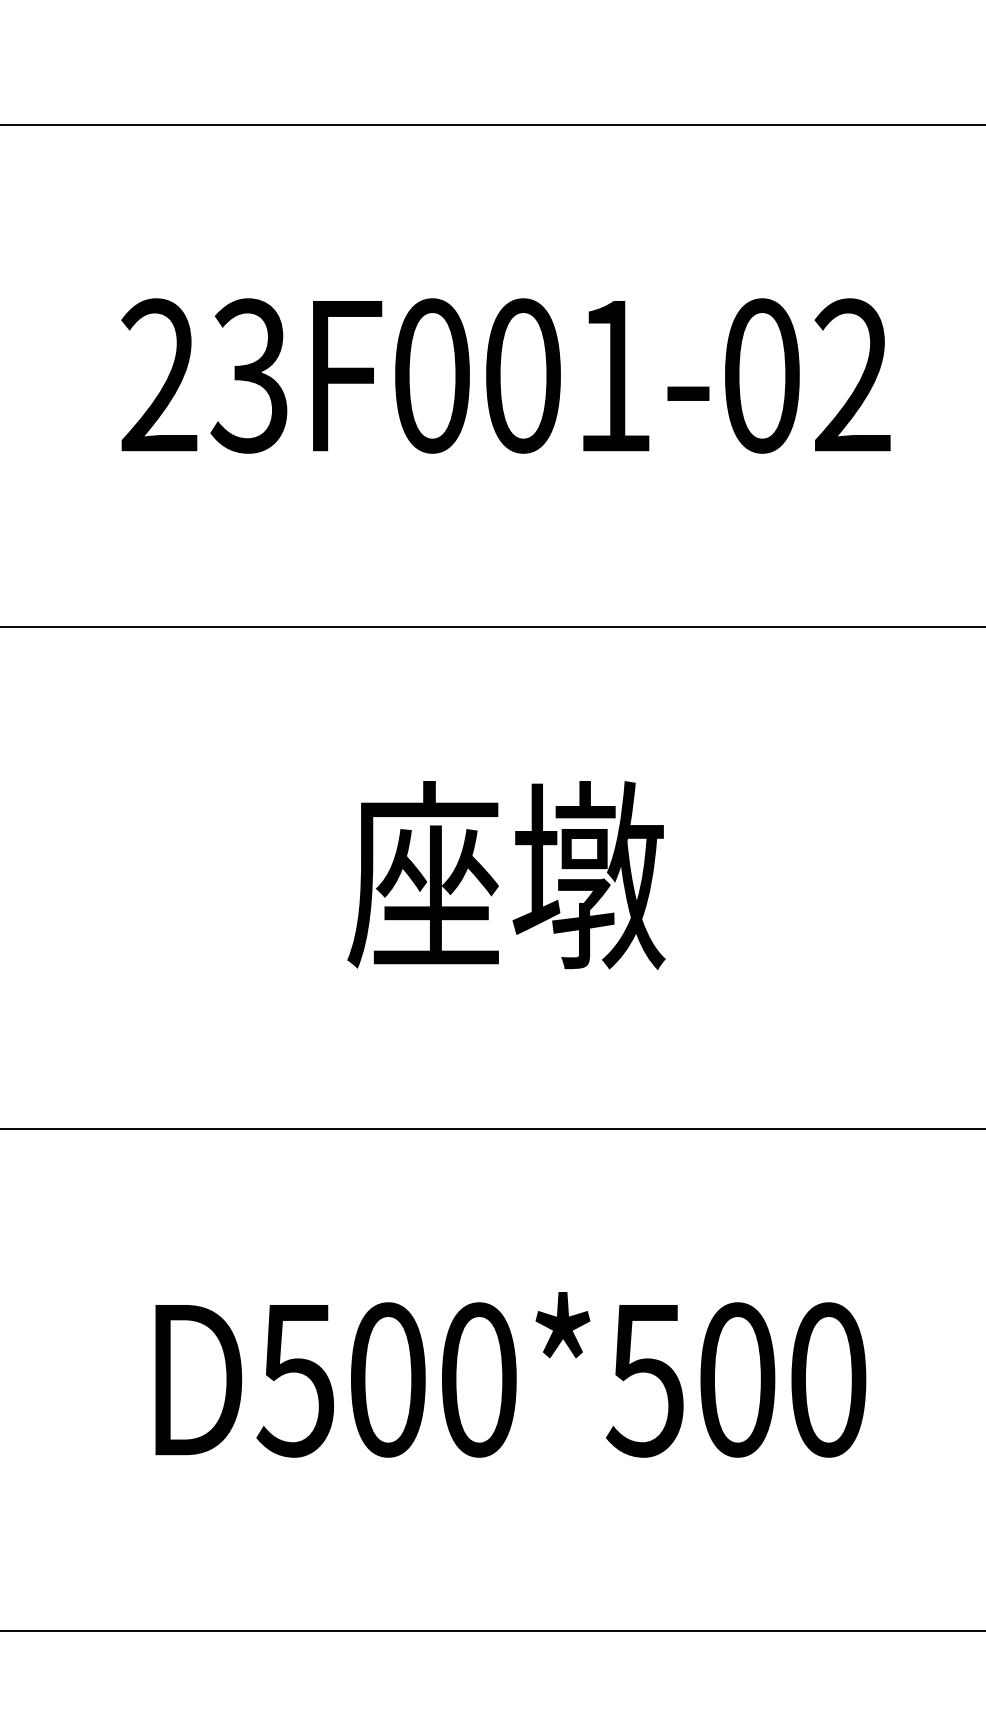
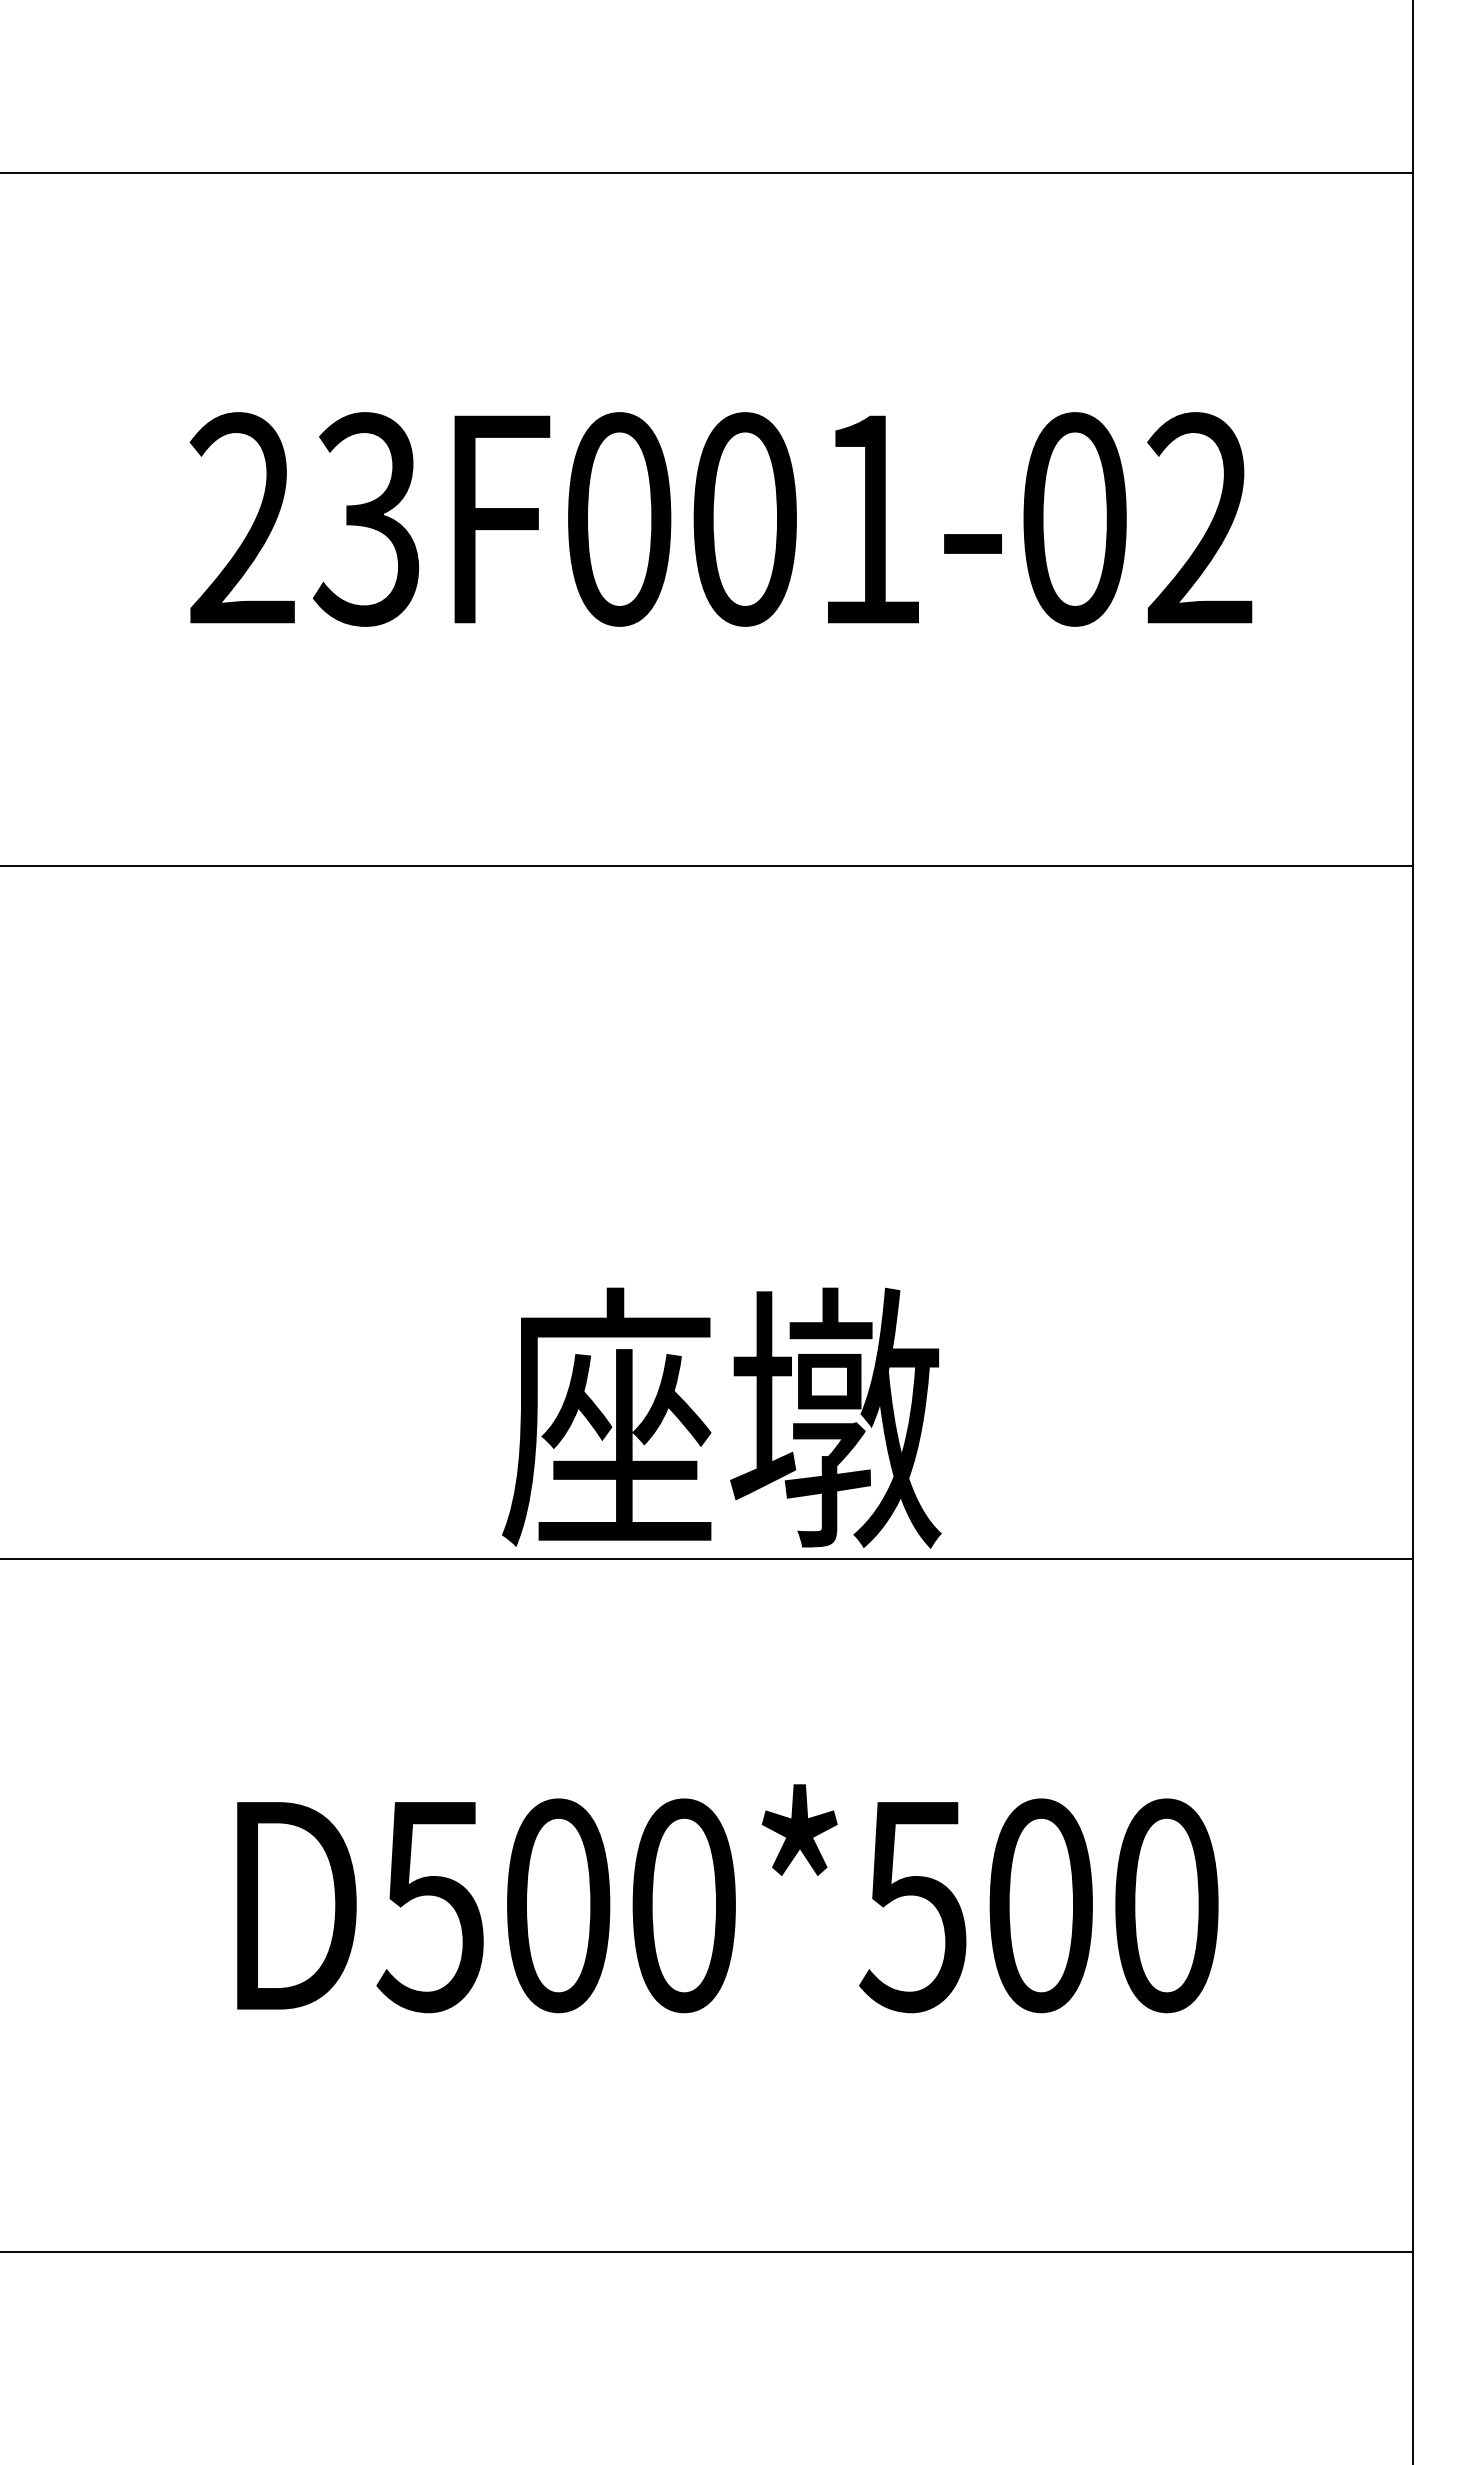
text: (506, 875) -> (721, 1417), moved

